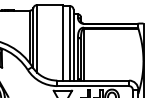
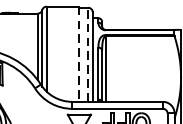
line: (62, 42) -> (78, 53), solid -> dashed
line: (69, 42) -> (87, 53), solid -> dashed

